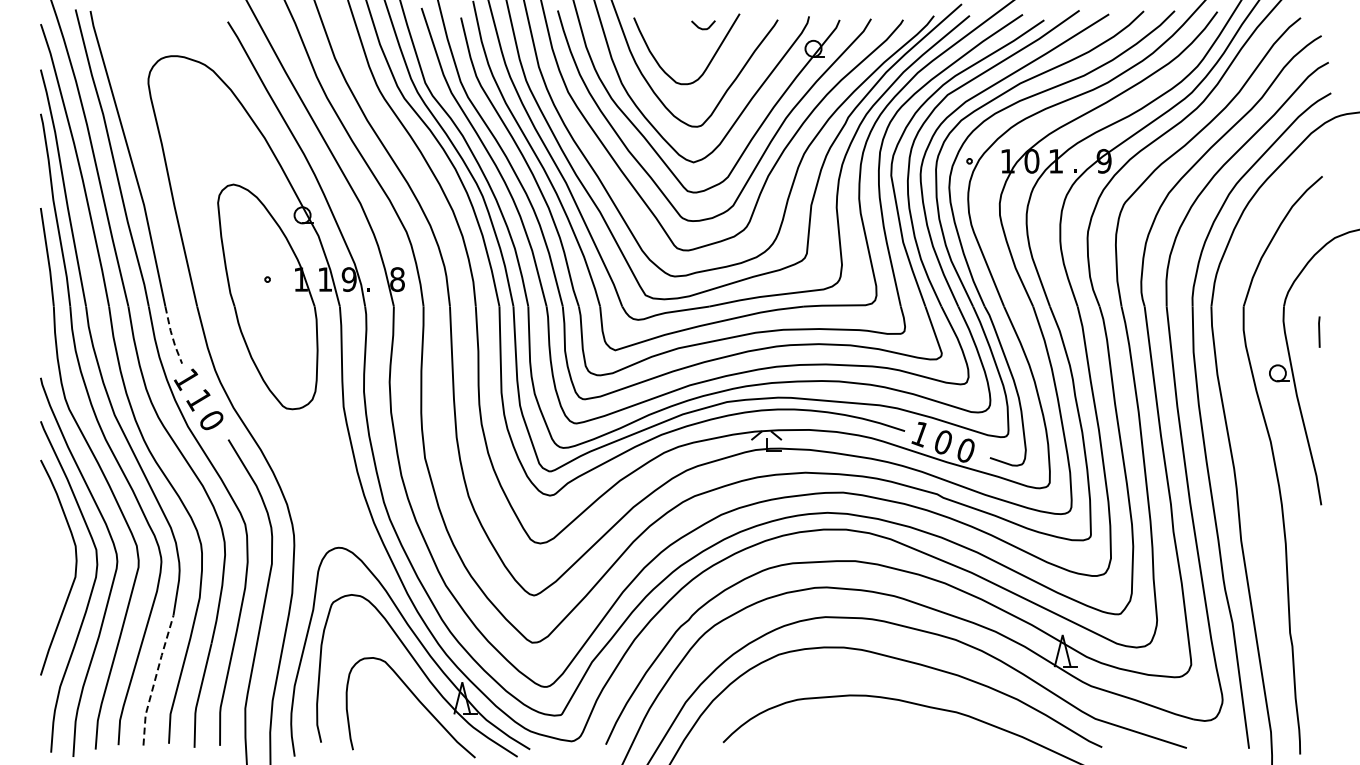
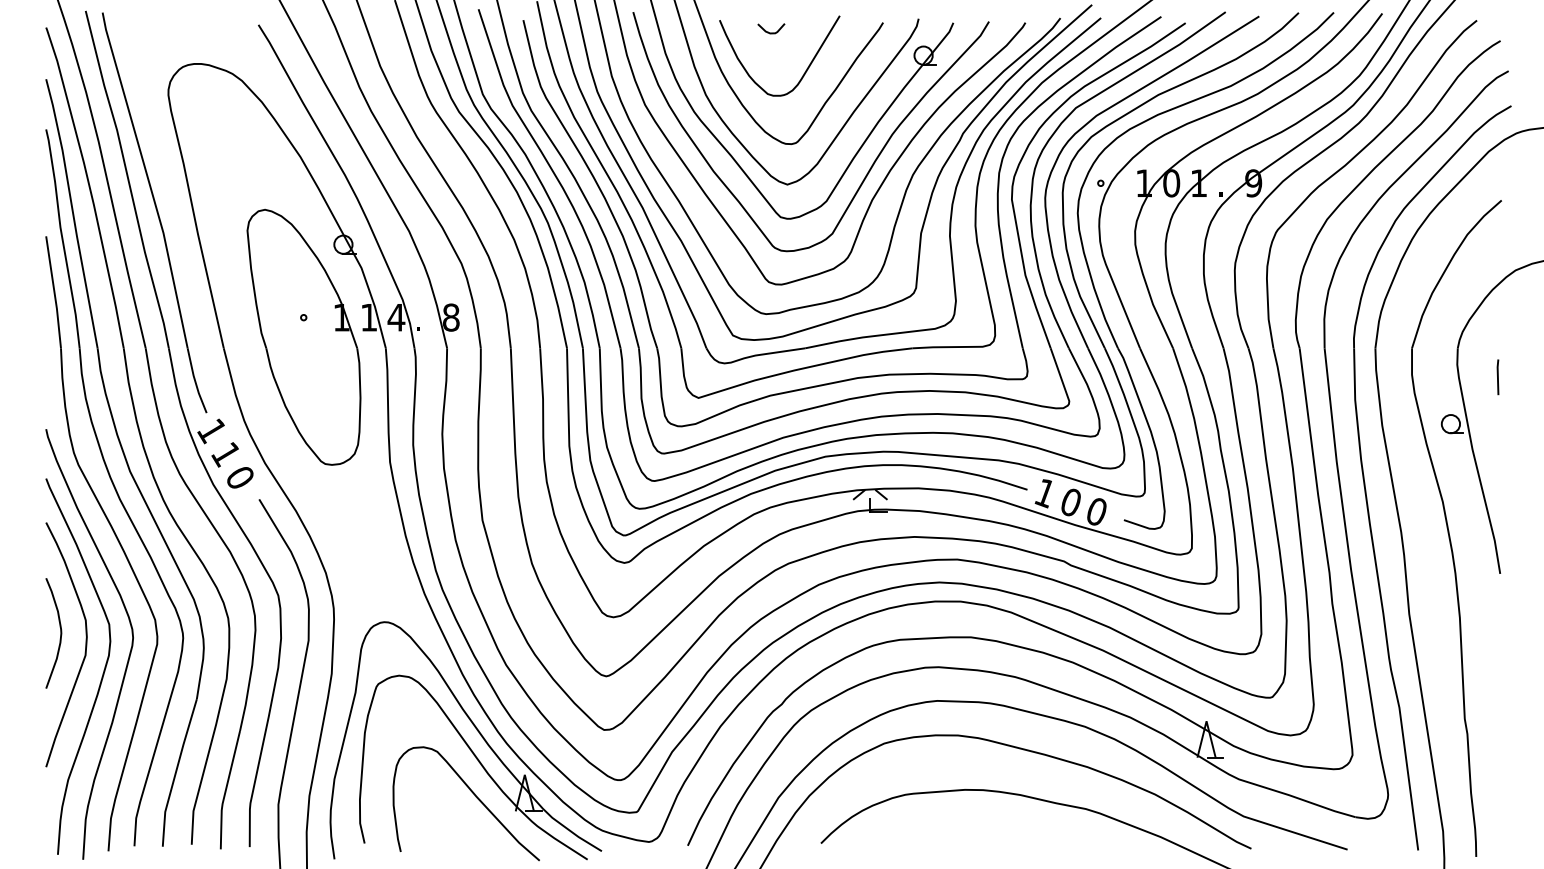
curve: (701, 27) -> (769, 31), moved
text: (349, 279) -> (396, 317), 9 -> 4
line: (172, 336) -> (195, 382), dashed -> solid
curve: (53, 557) -> (60, 633), added
line: (155, 679) -> (176, 771), dashed -> solid

